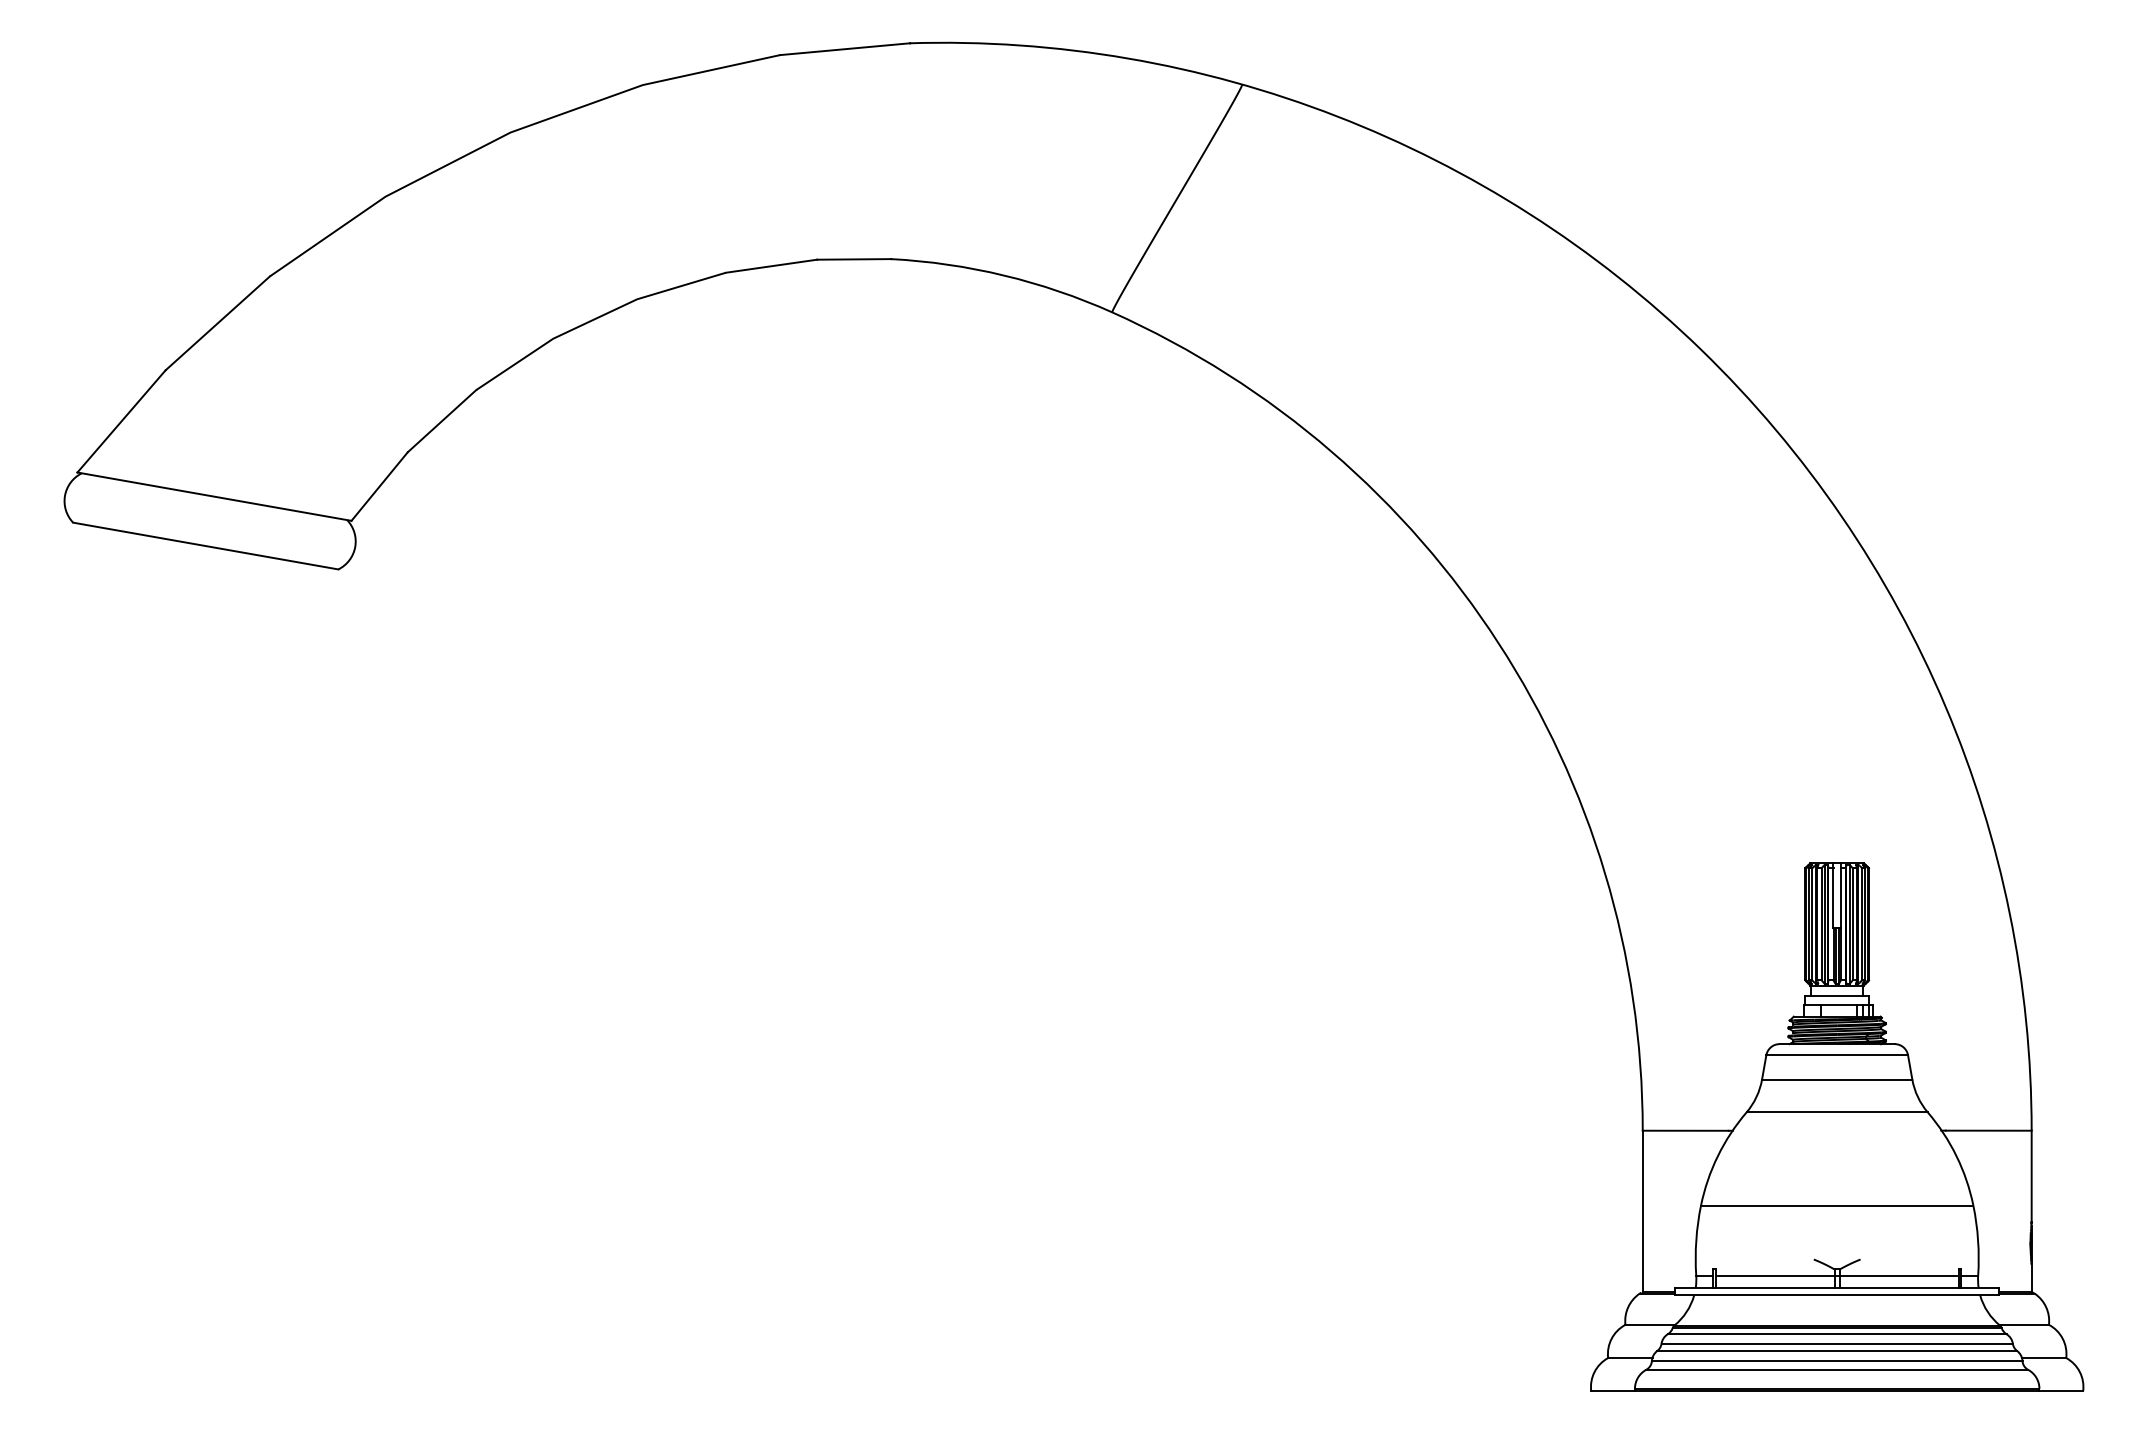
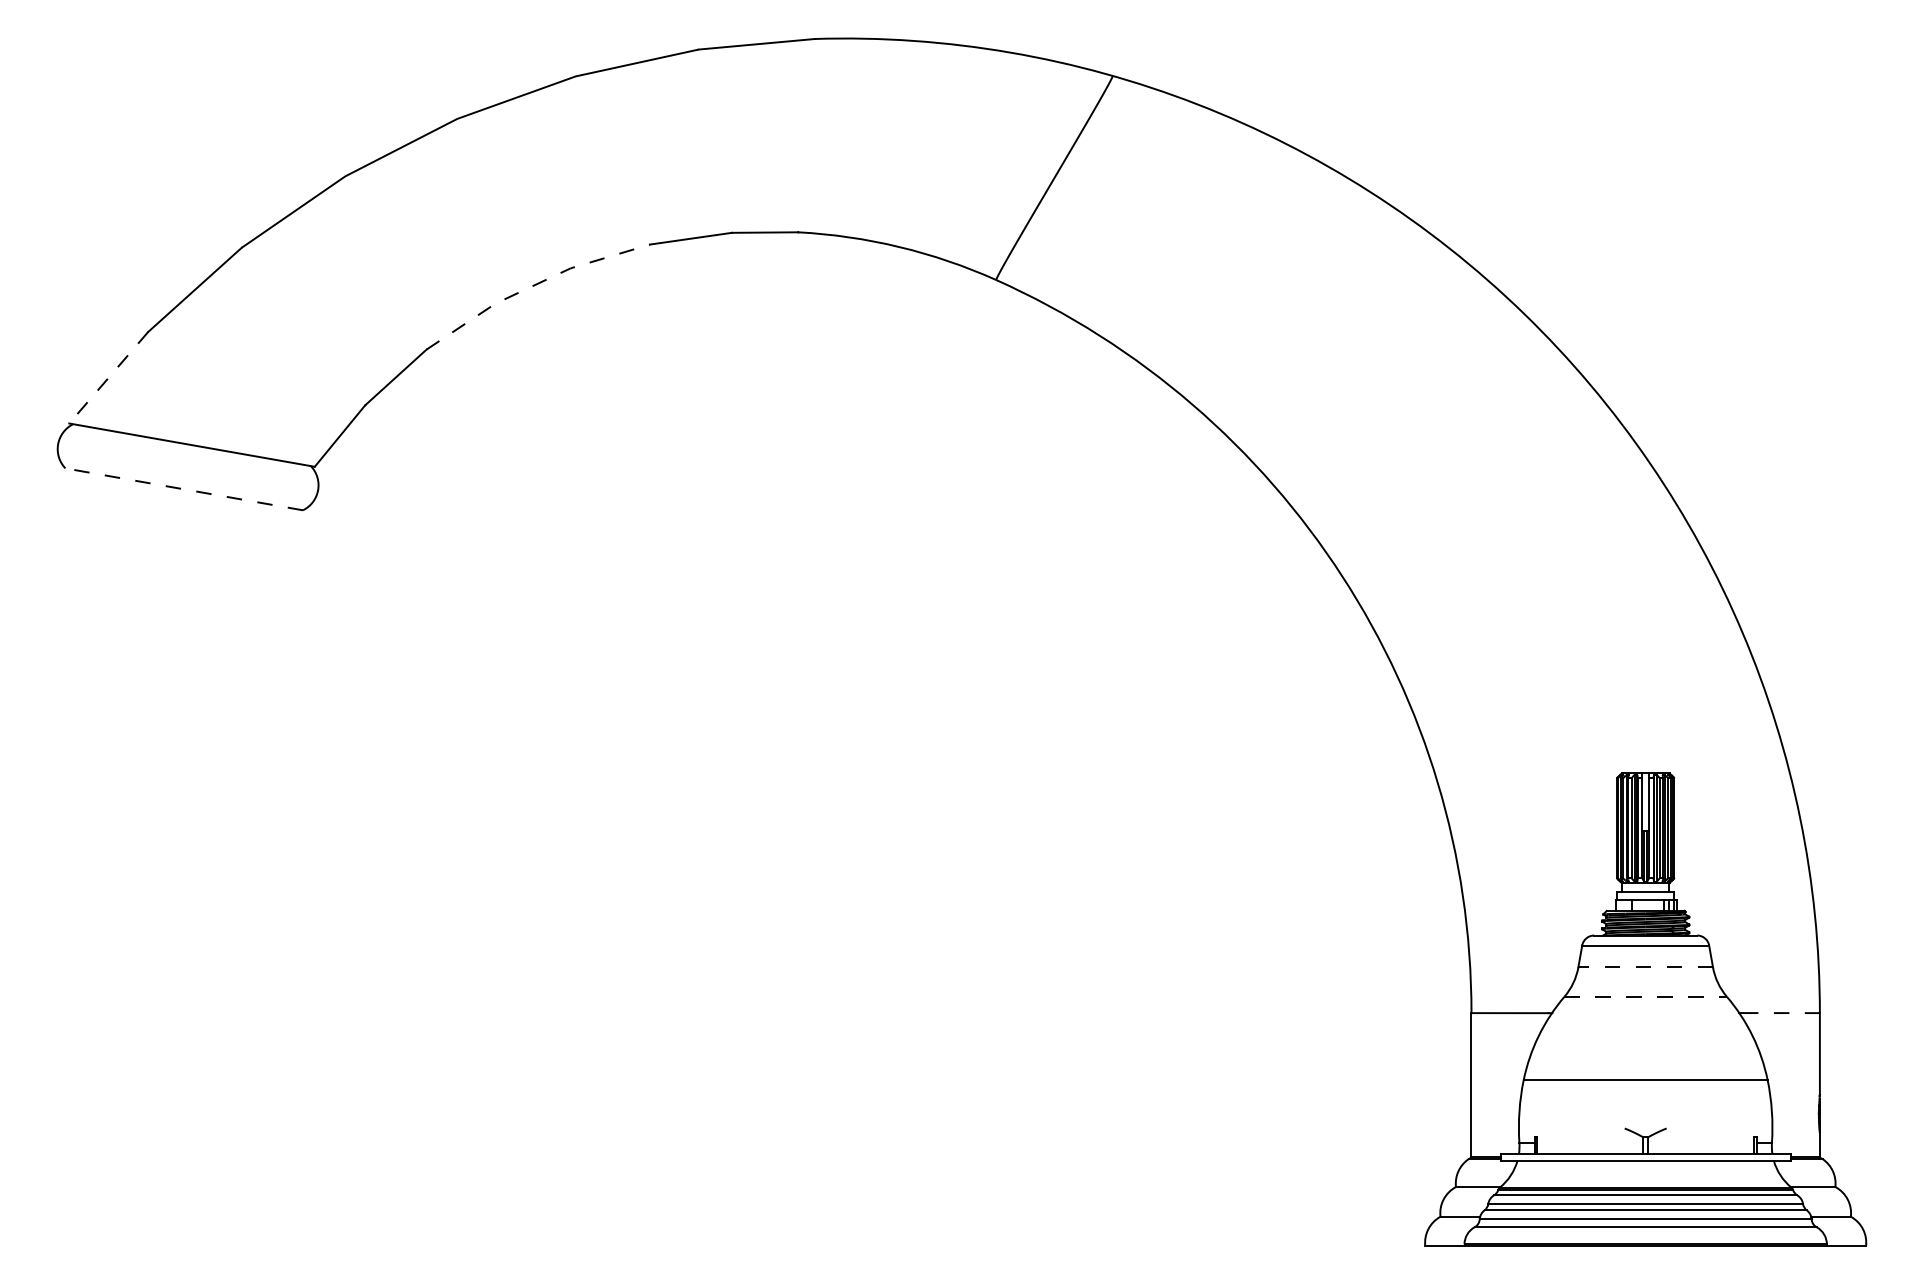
line: (595, 318) -> (533, 285), solid -> dashed
line: (121, 422) -> (108, 378), solid -> dashed
line: (206, 546) -> (184, 489), solid -> dashed
line: (1836, 1079) -> (1645, 967), solid -> dashed
line: (1838, 1112) -> (1646, 996), solid -> dashed
line: (1988, 1131) -> (1781, 1013), solid -> dashed
line: (1836, 1275) -> (1645, 1142), removed

